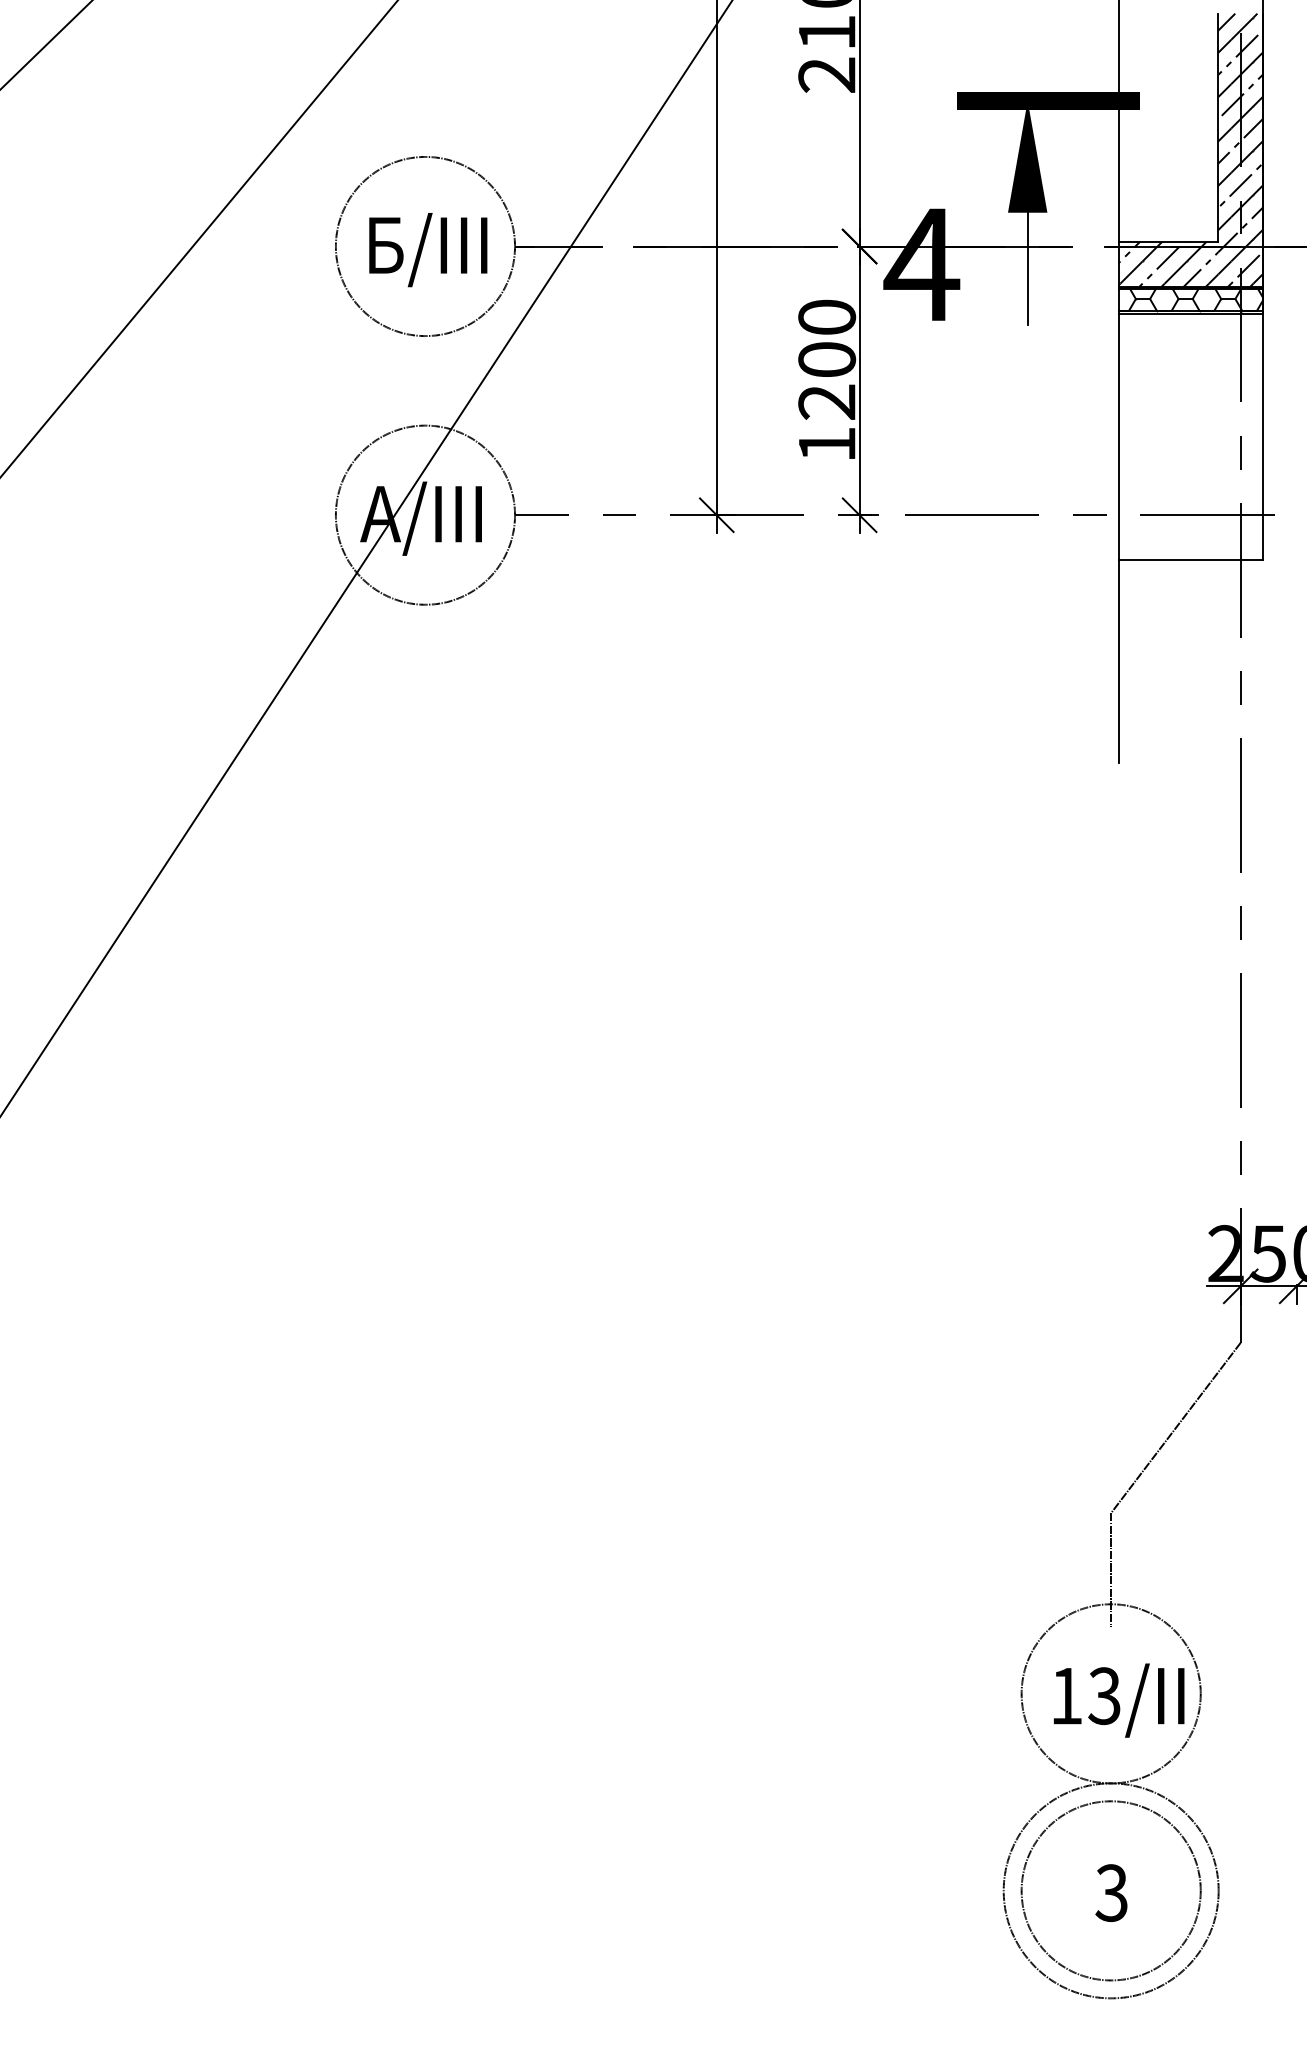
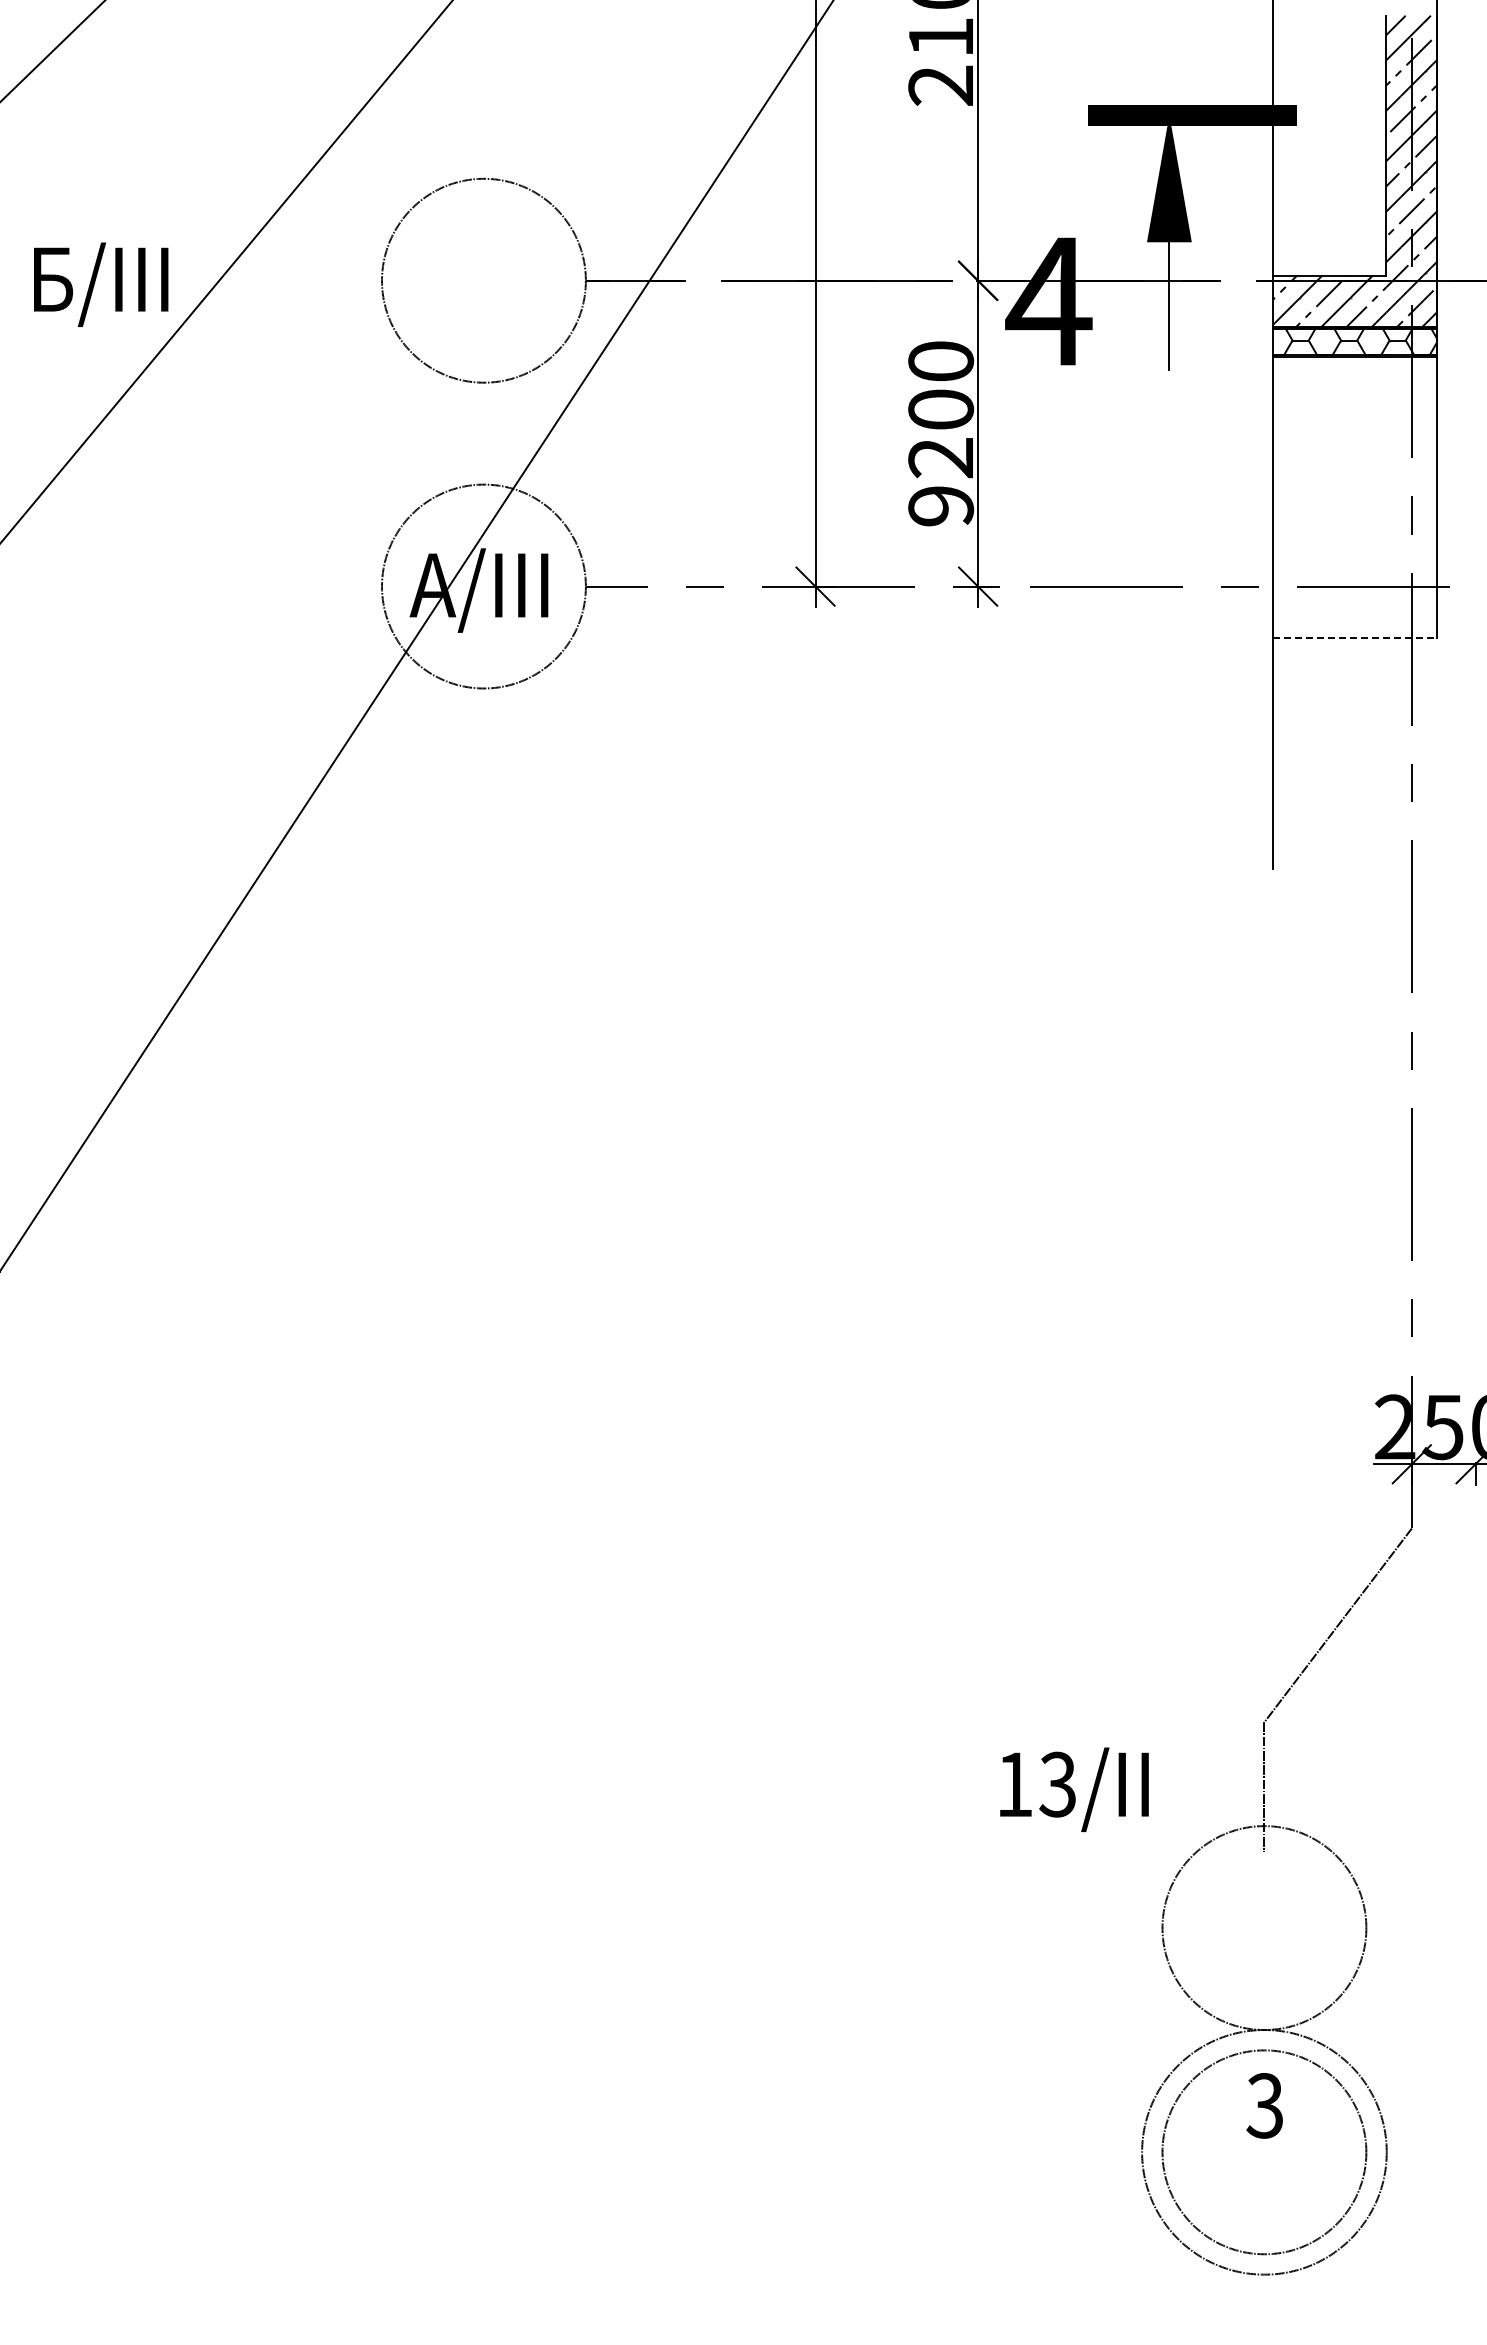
text: (428, 249) -> (101, 284), moved
text: (827, 444) -> (941, 506), 1200 -> 9200
line: (1191, 559) -> (1355, 637), solid -> dashed
text: (1119, 1700) -> (1074, 1789), moved
text: (1111, 1892) -> (1264, 2105), moved

